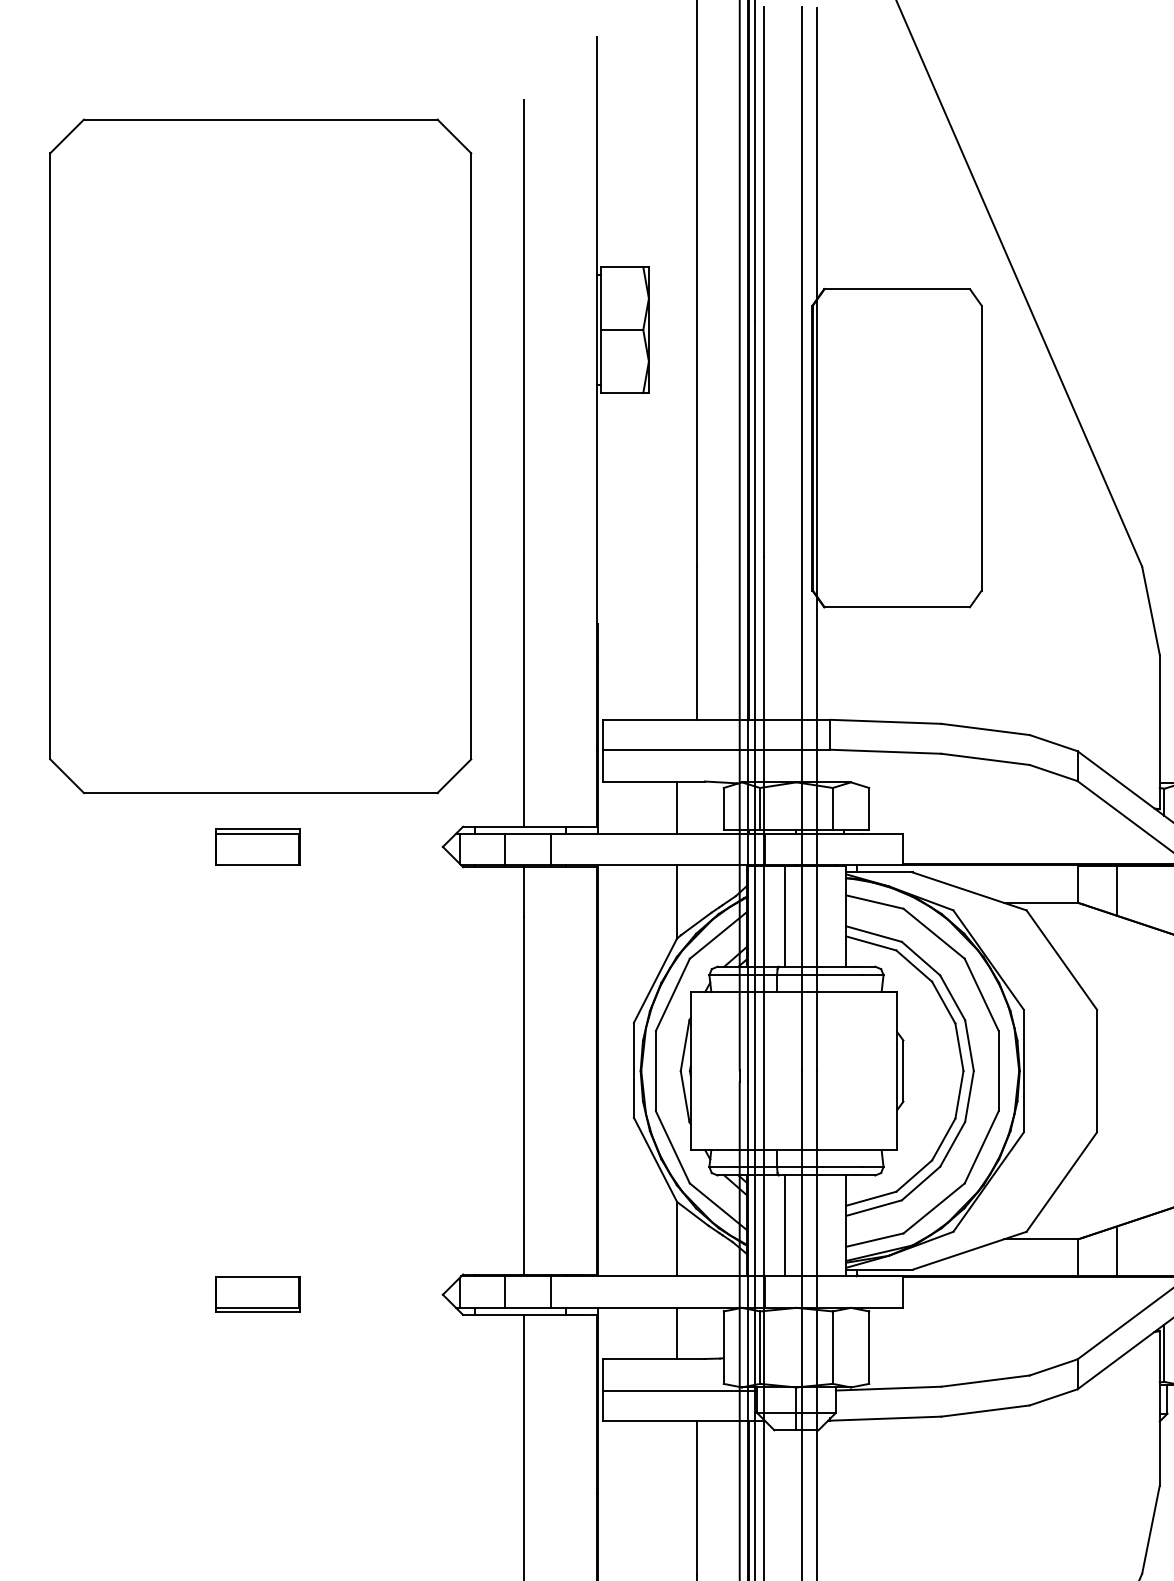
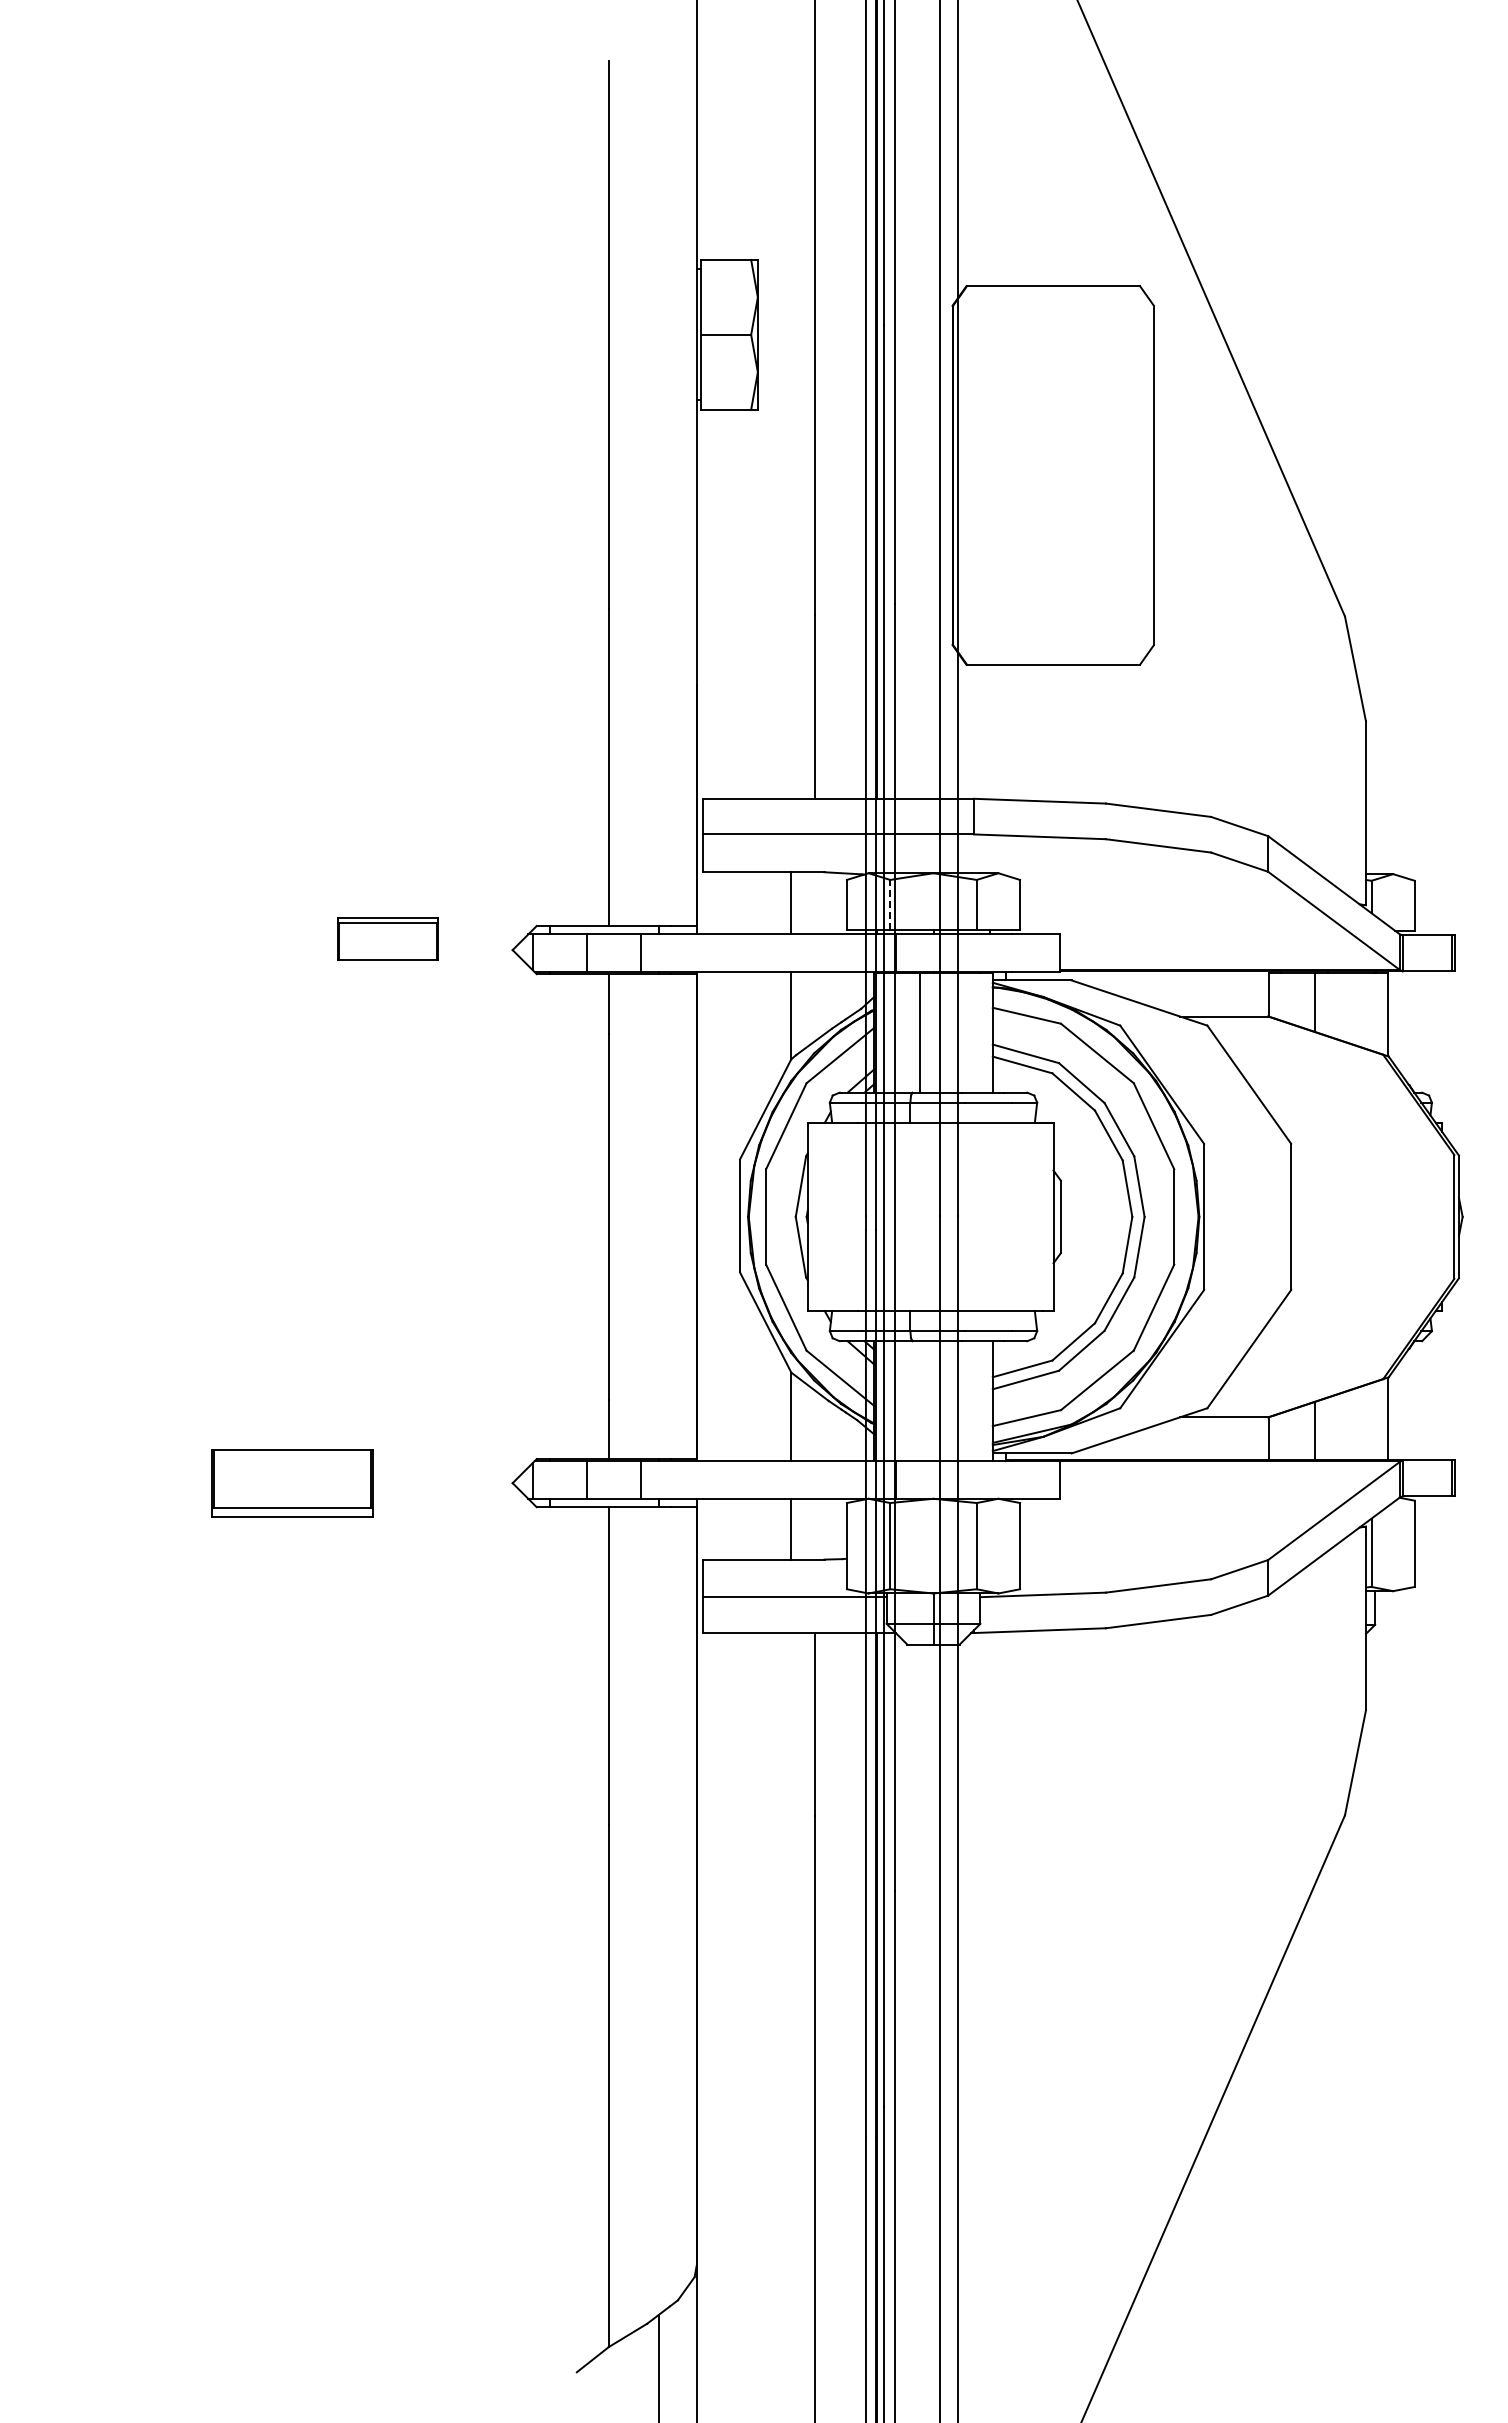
part: (260, 455) -> (295, 484), removed
line: (760, 808) -> (890, 904), solid -> dashed
part: (257, 846) -> (387, 938), moved
line: (784, 1226) -> (919, 1401), removed
part: (257, 1294) -> (291, 1482), size x1.6

